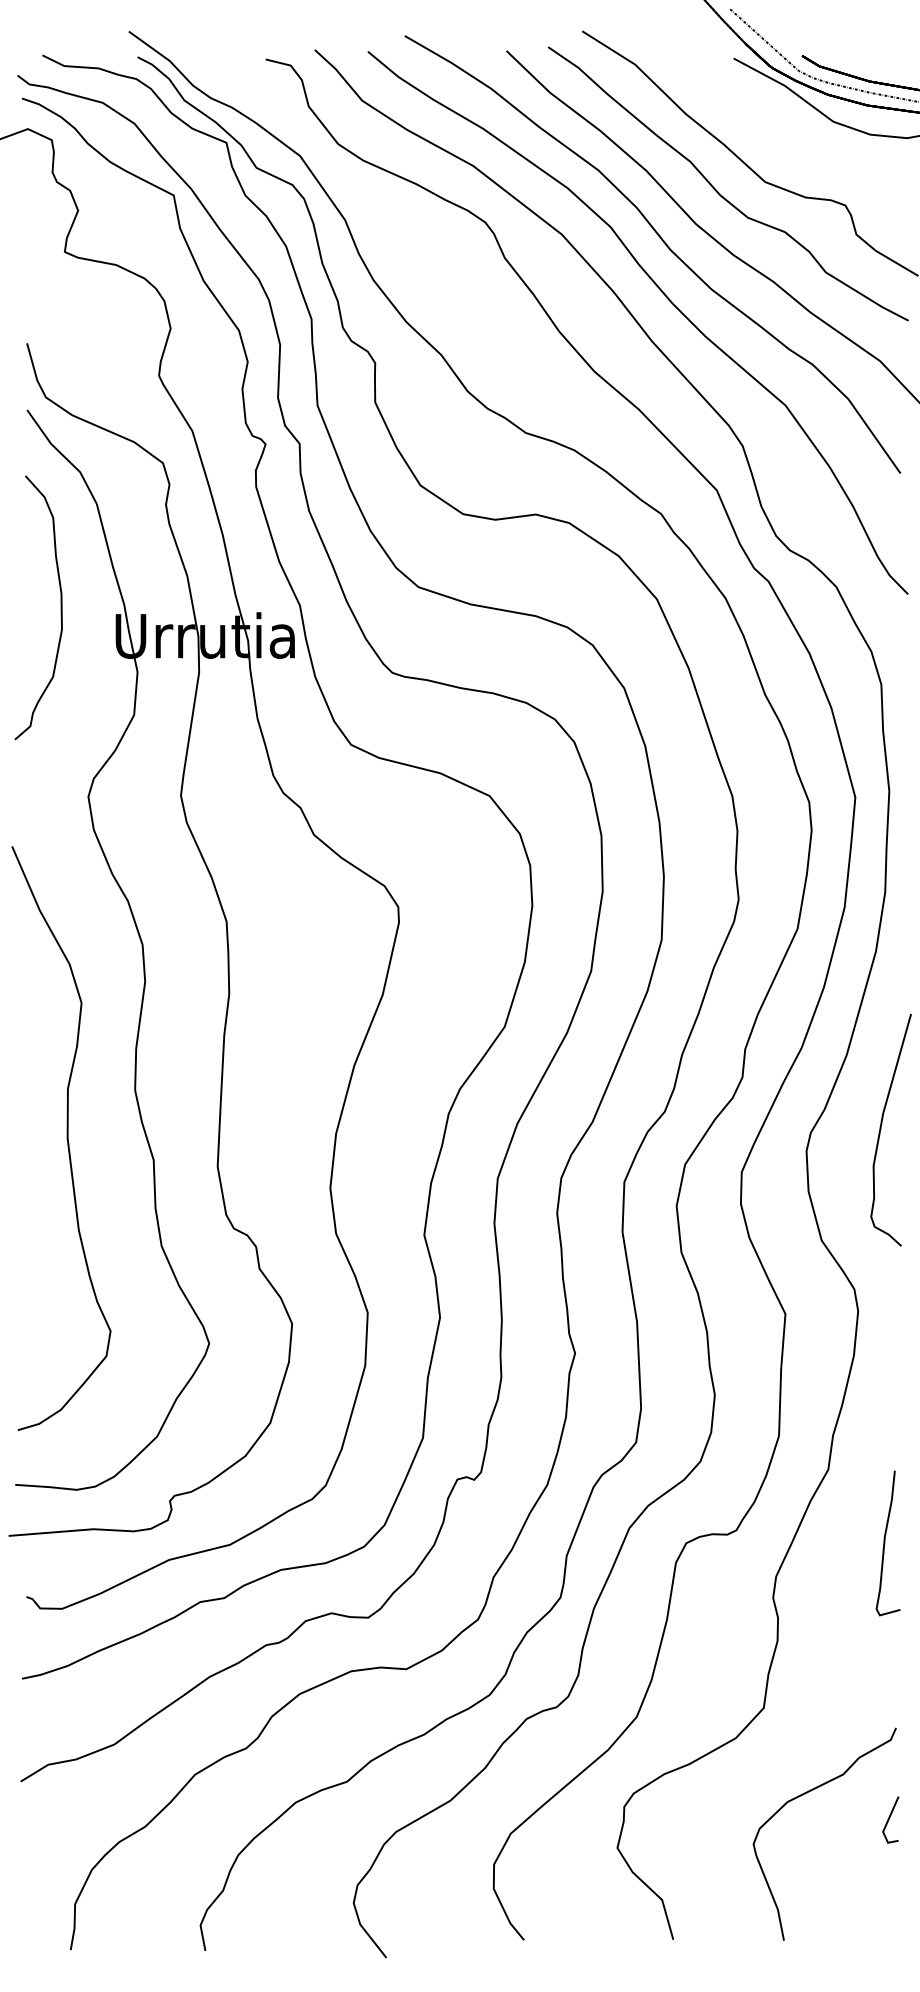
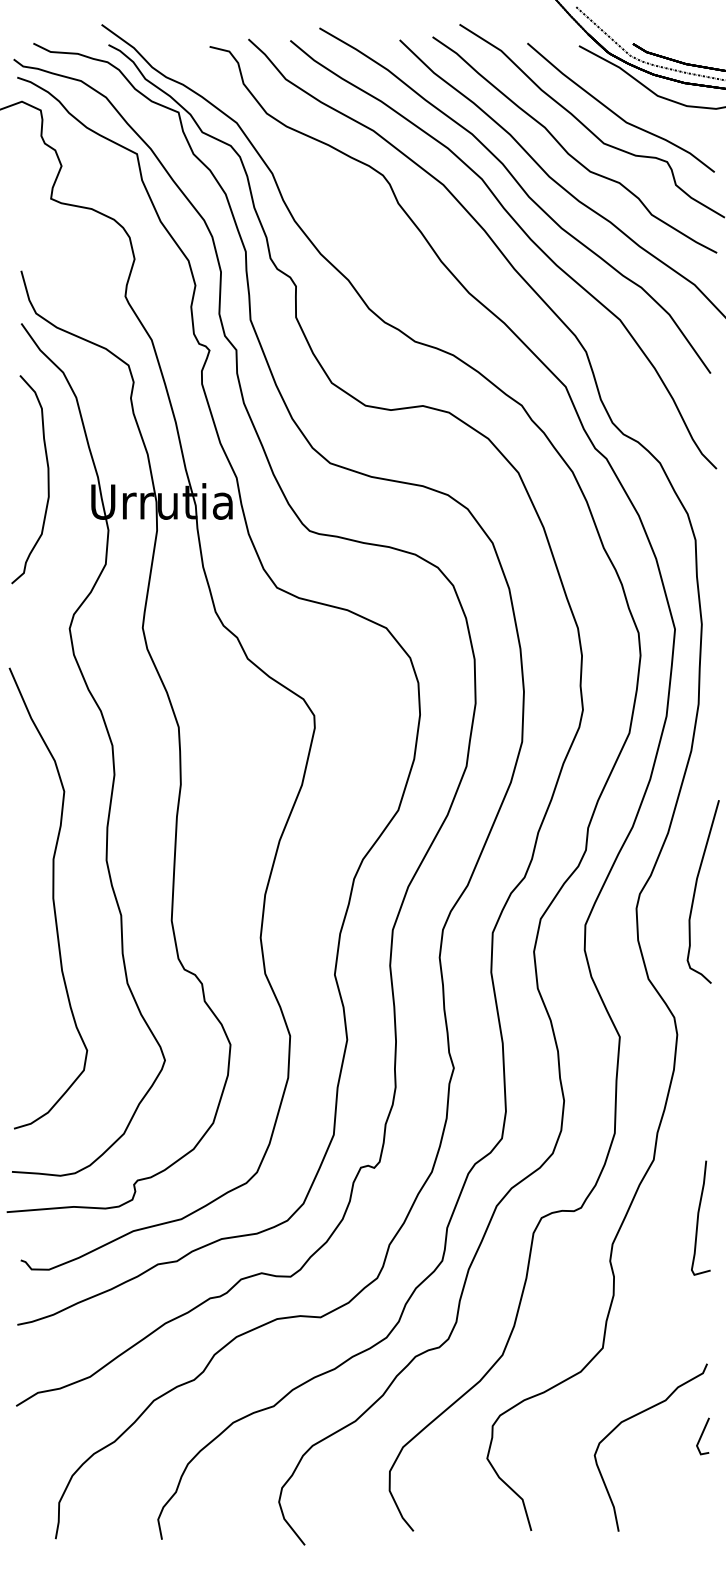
curve: (779, 142) -> (615, 112), added

